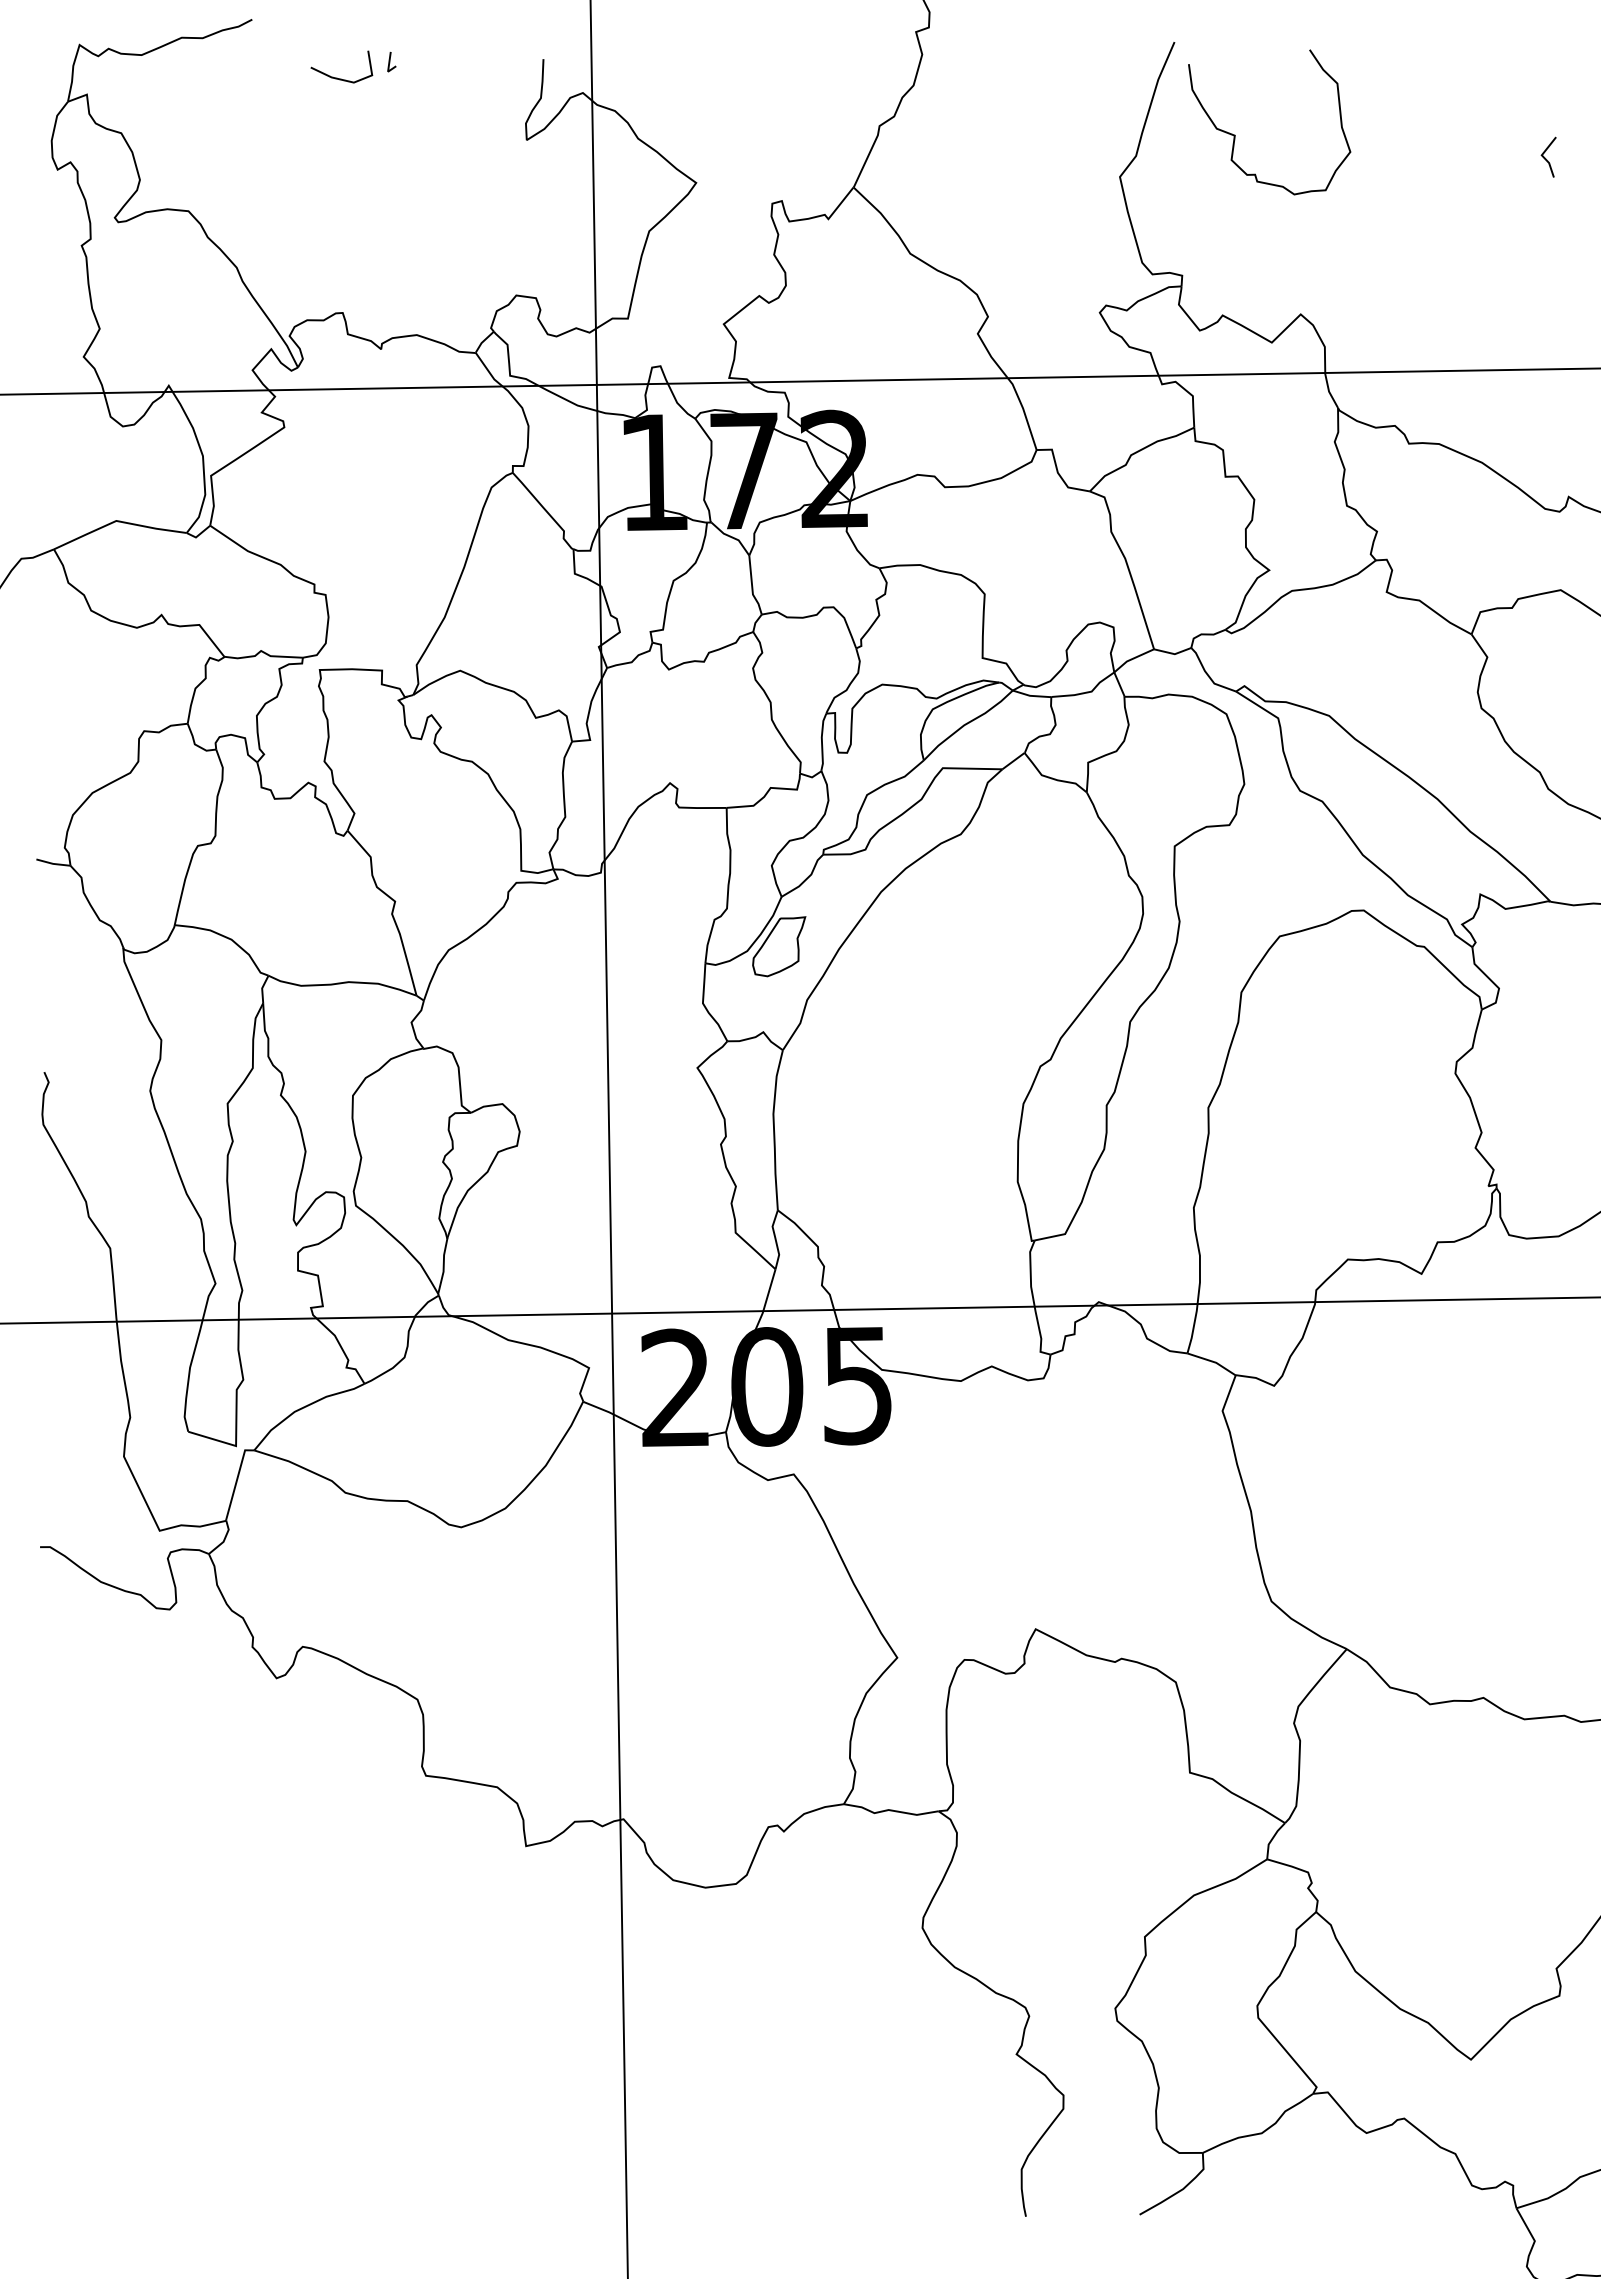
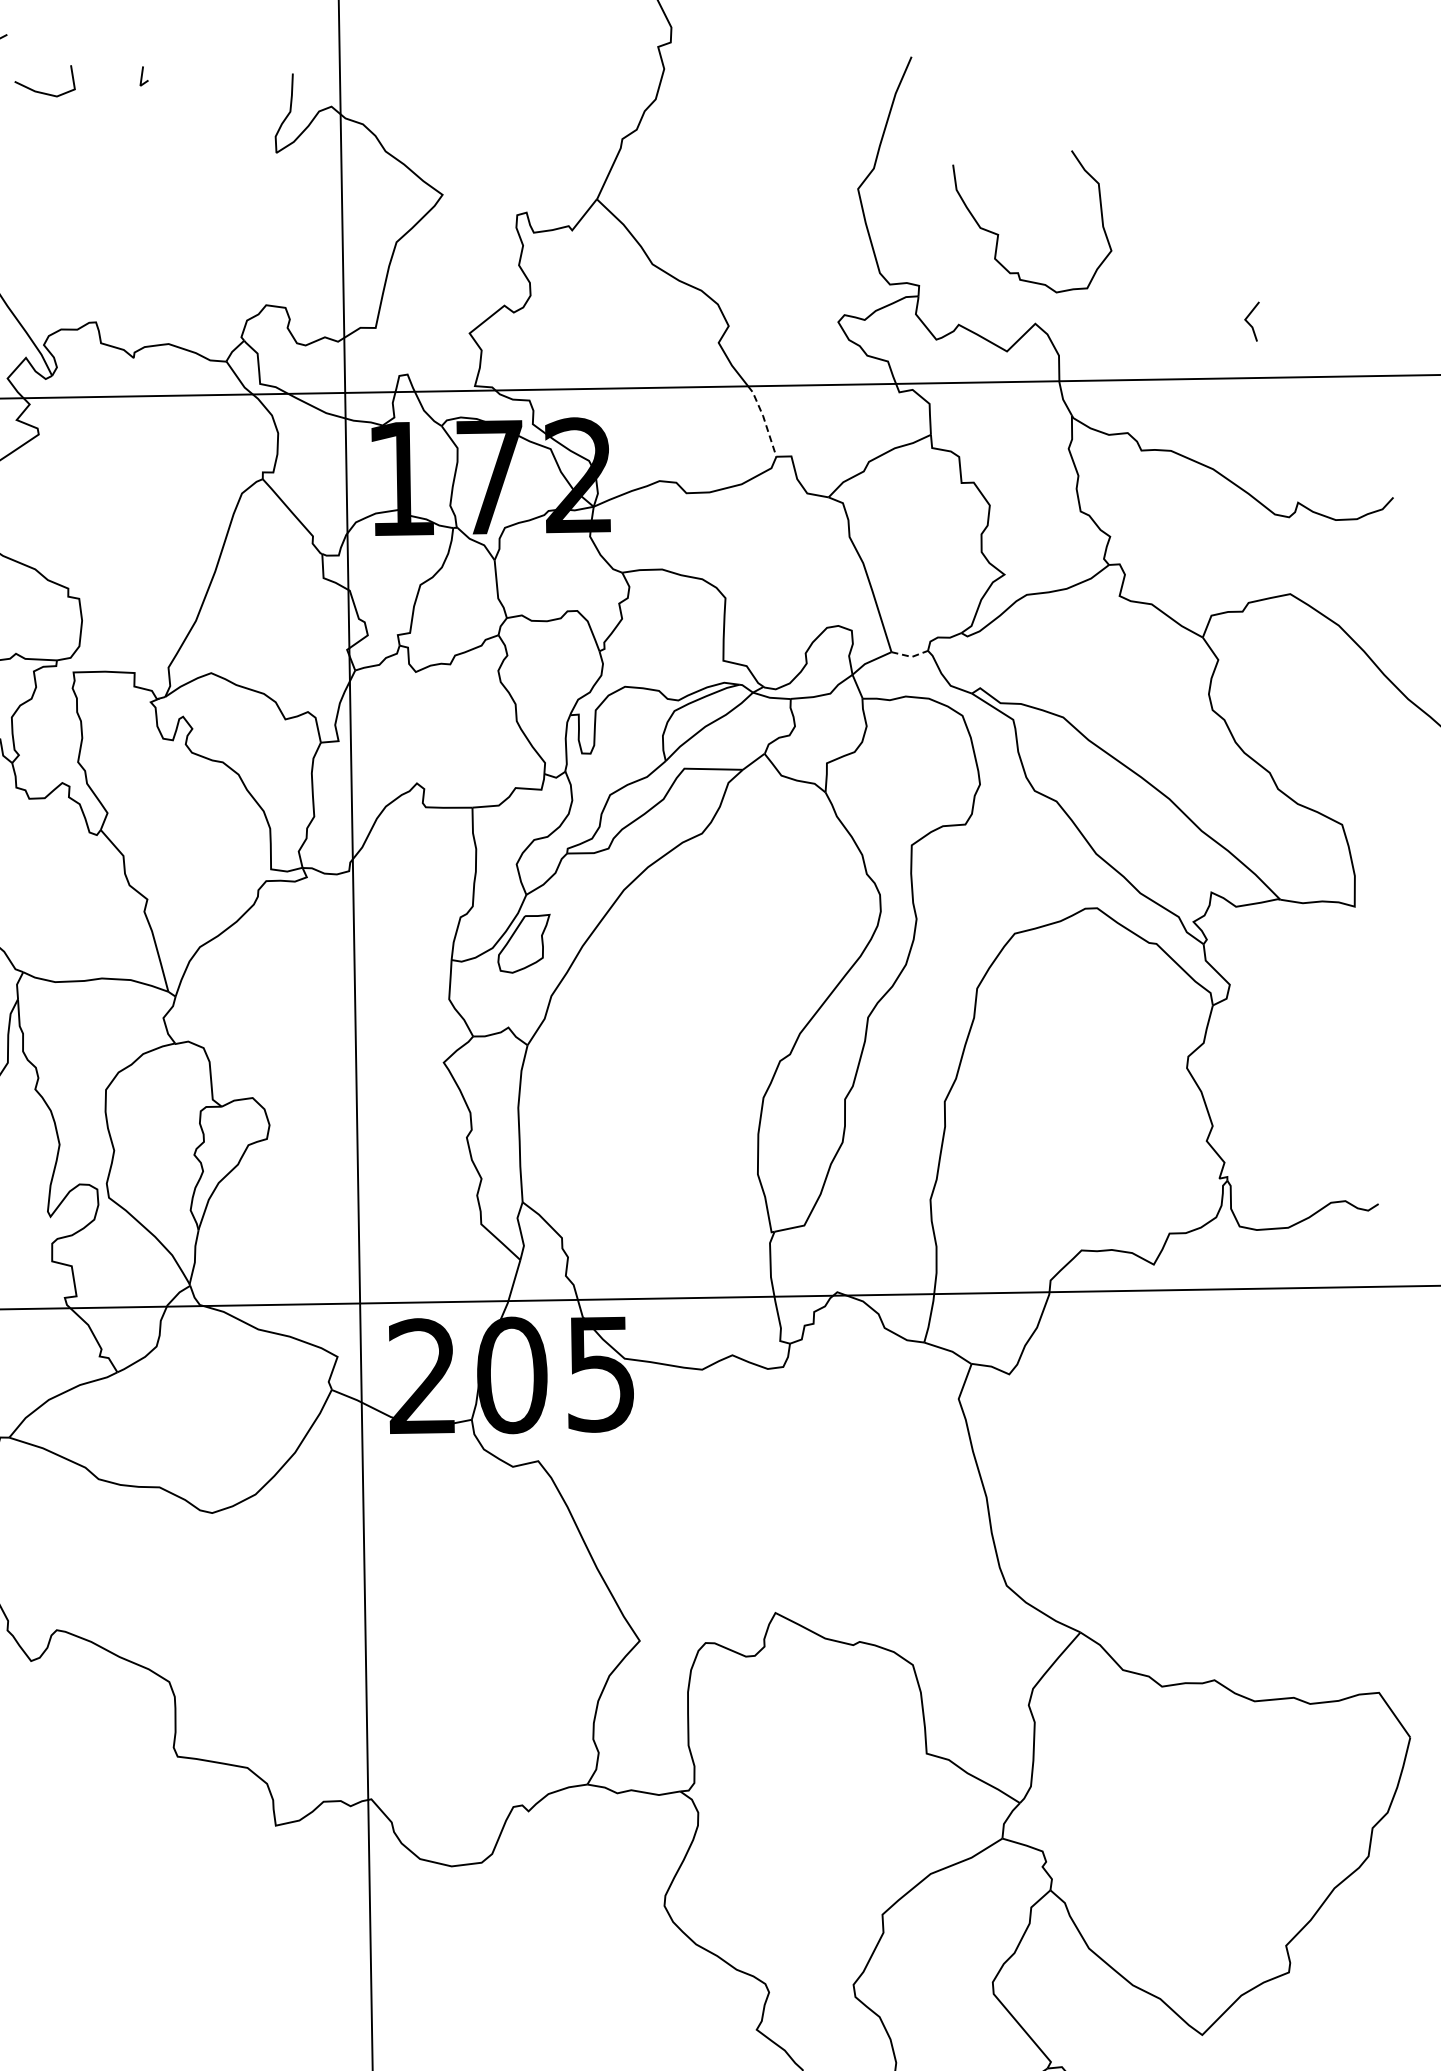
line: (337, 77) -> (40, 91), moved
curve: (1235, 135) -> (998, 234), moved
line: (1546, 158) -> (1249, 322), moved
line: (1024, 412) -> (764, 419), solid -> dashed
line: (1173, 653) -> (910, 656), solid -> dashed

